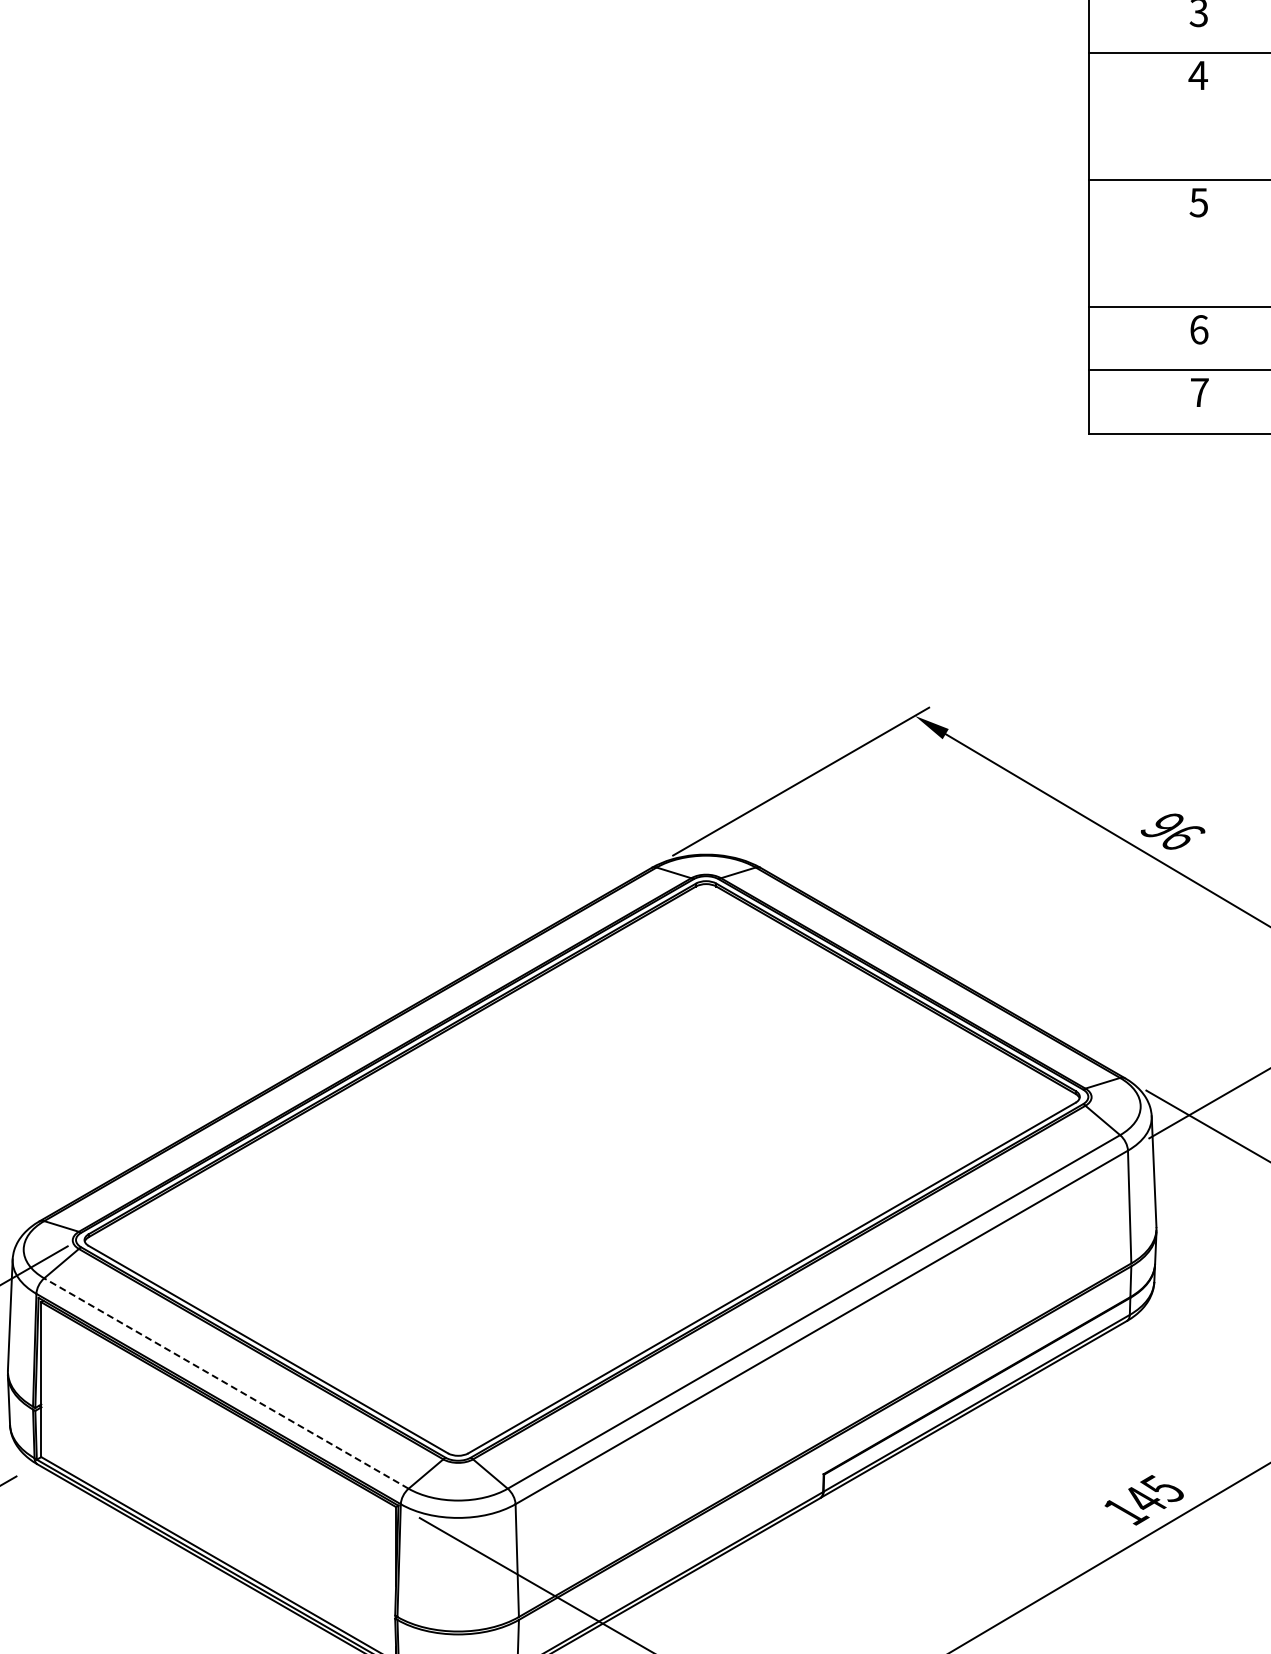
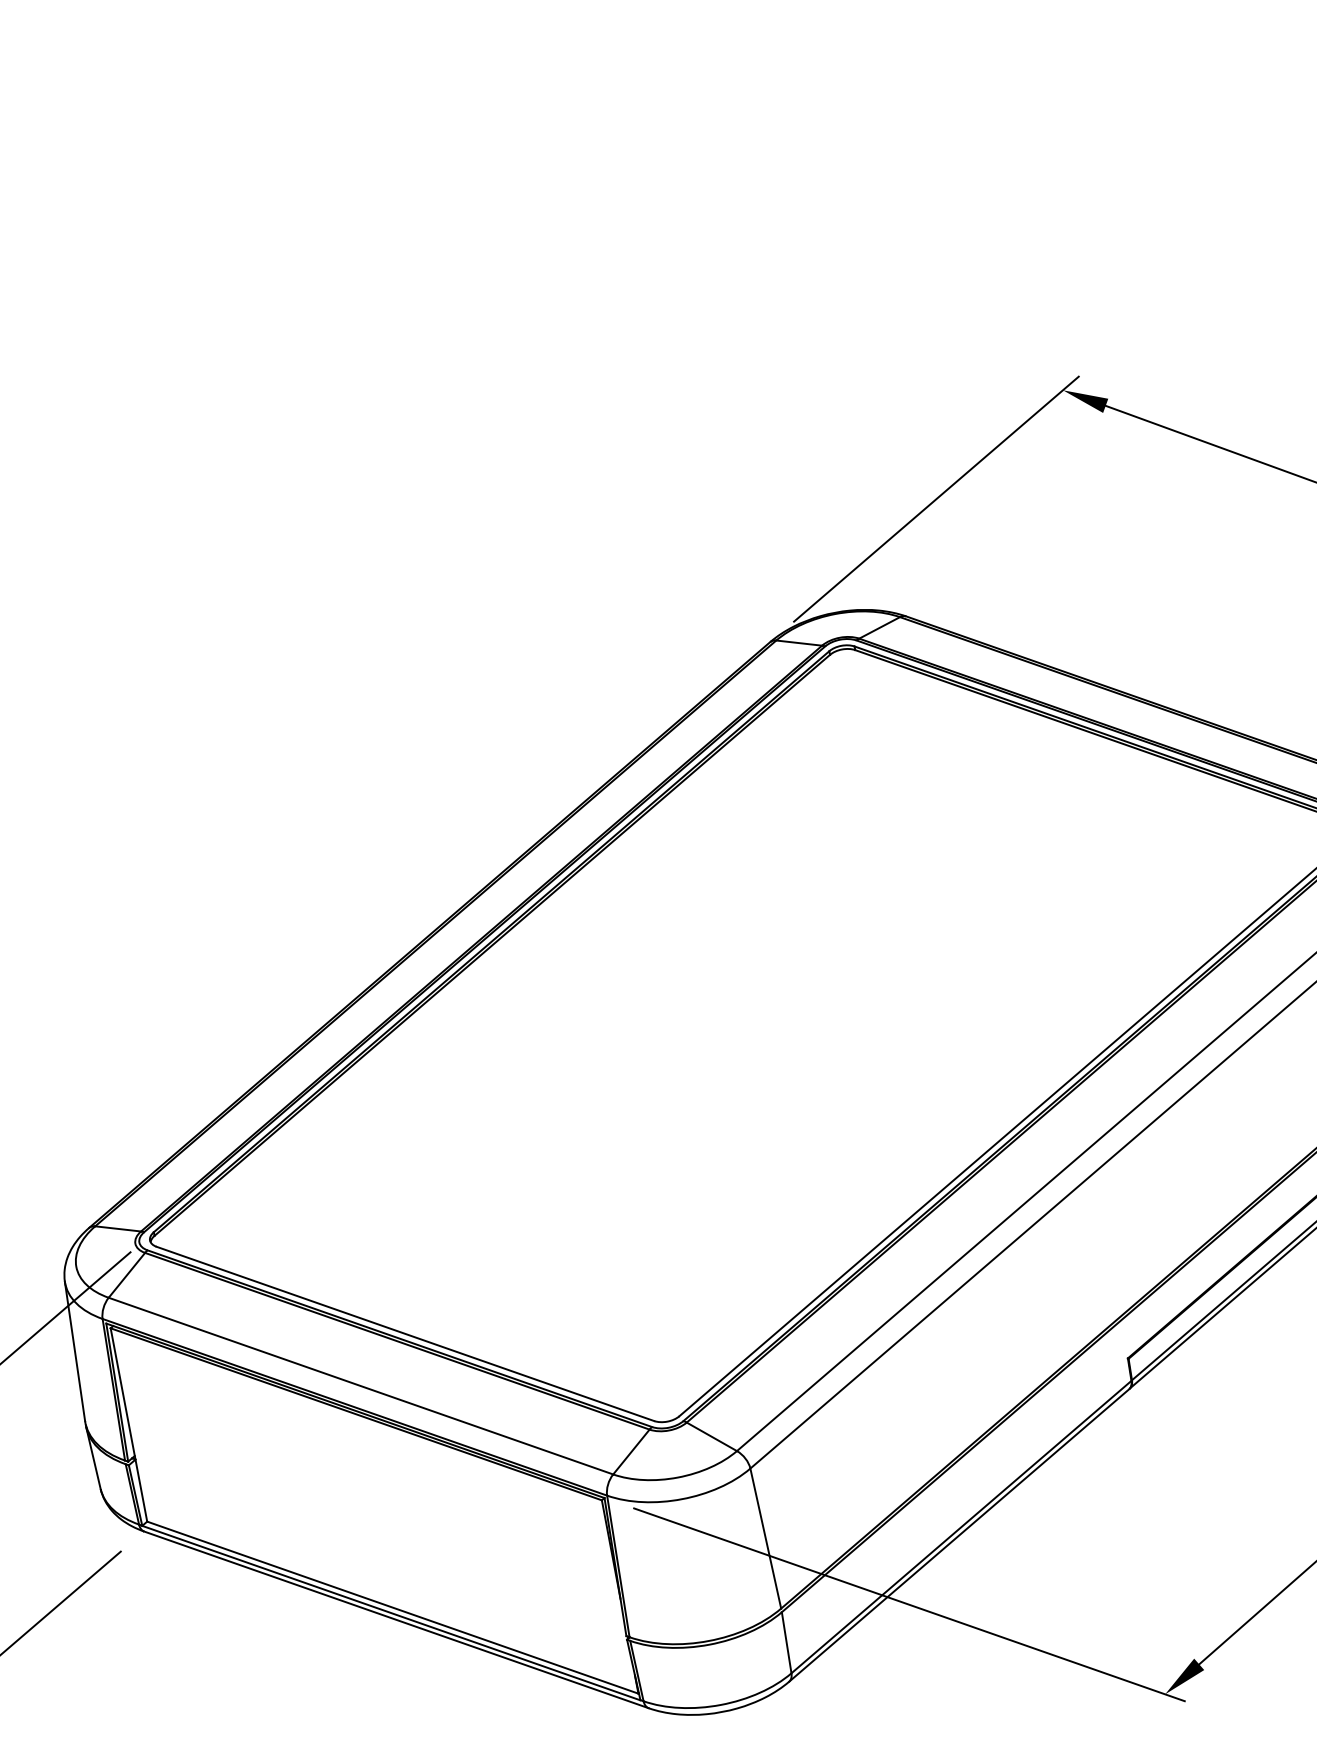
line: (226, 1383) -> (361, 1386), dashed -> solid

